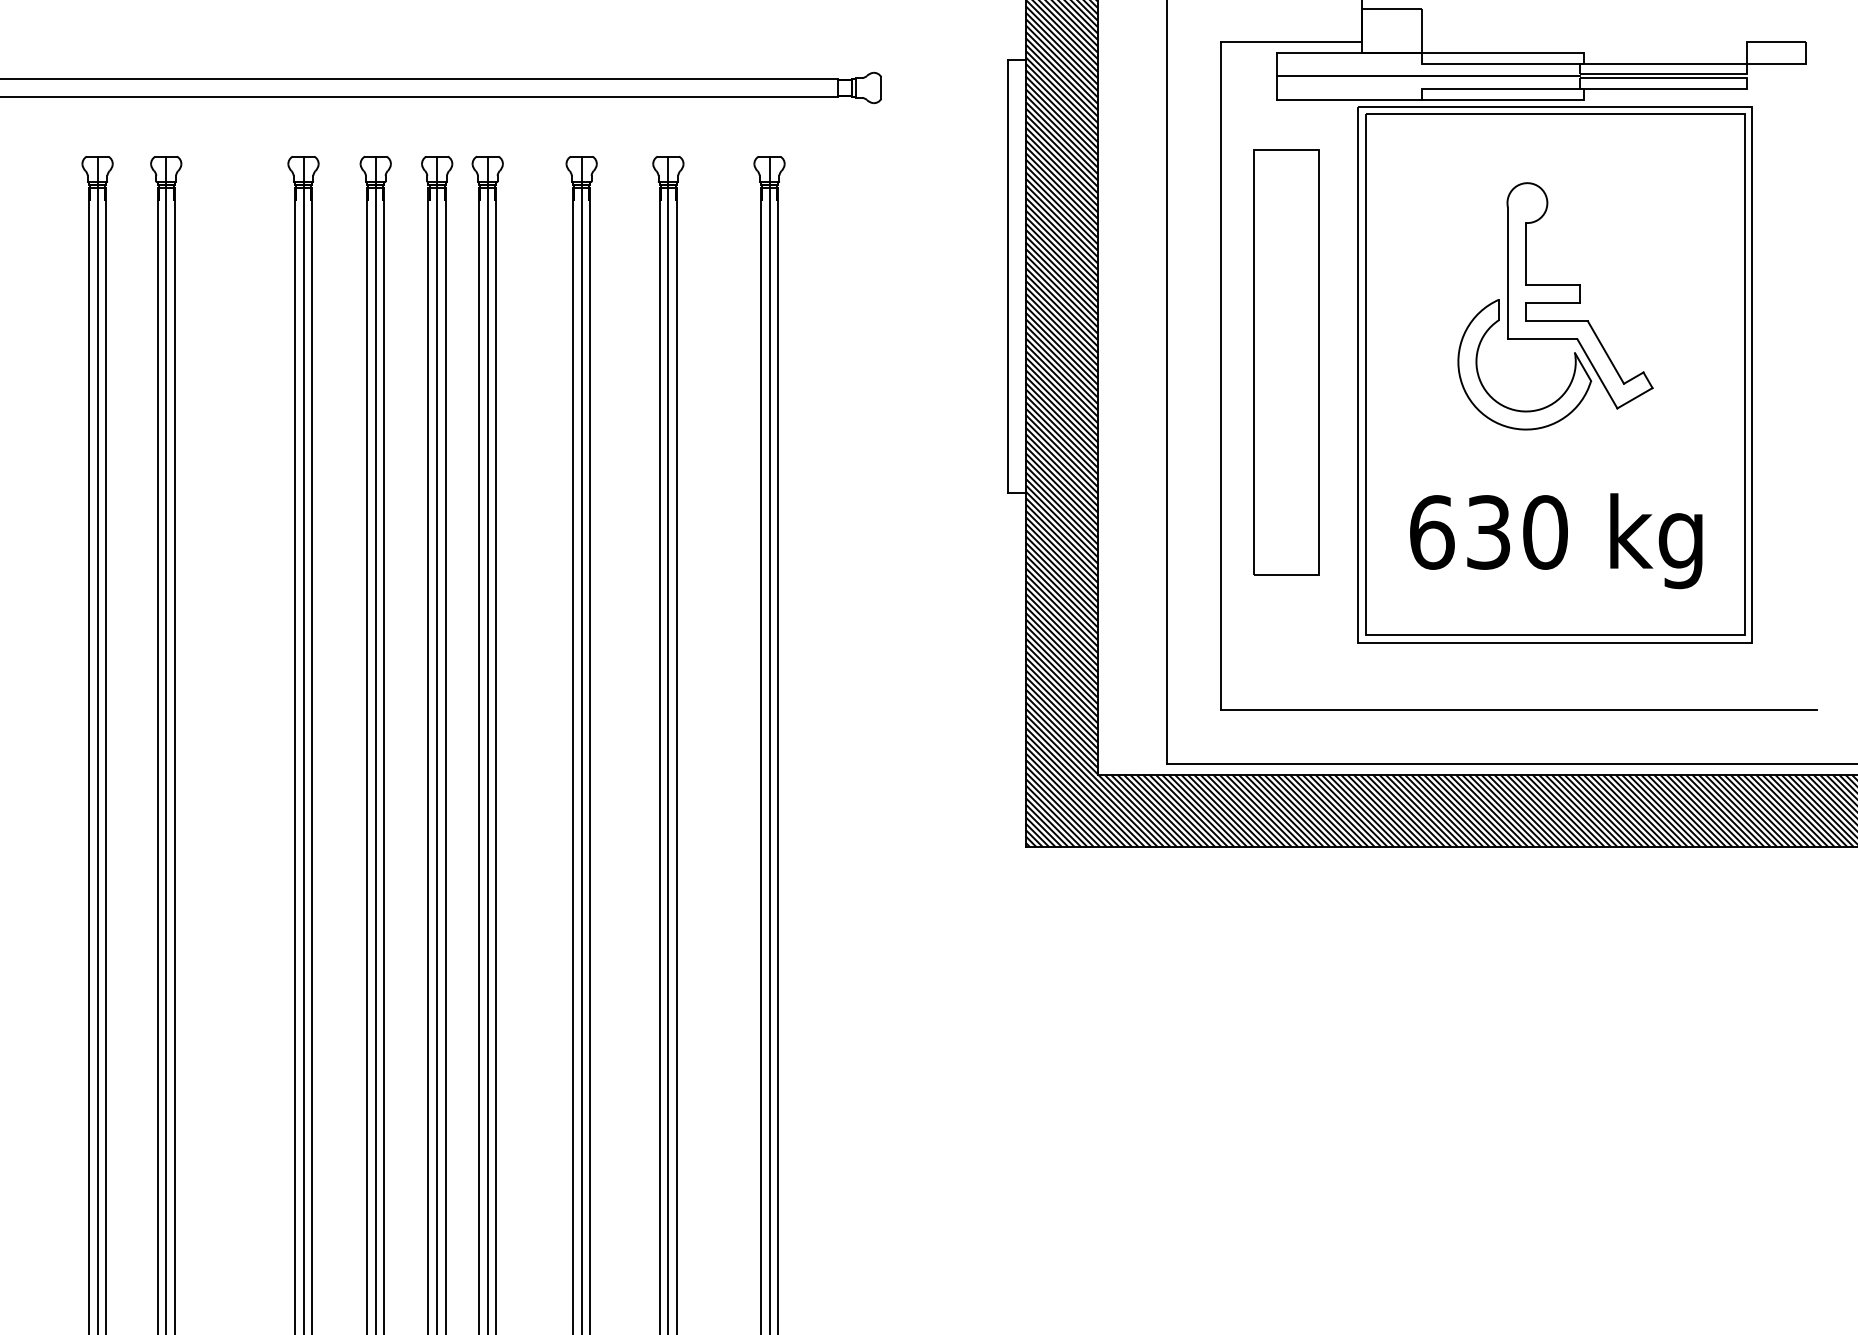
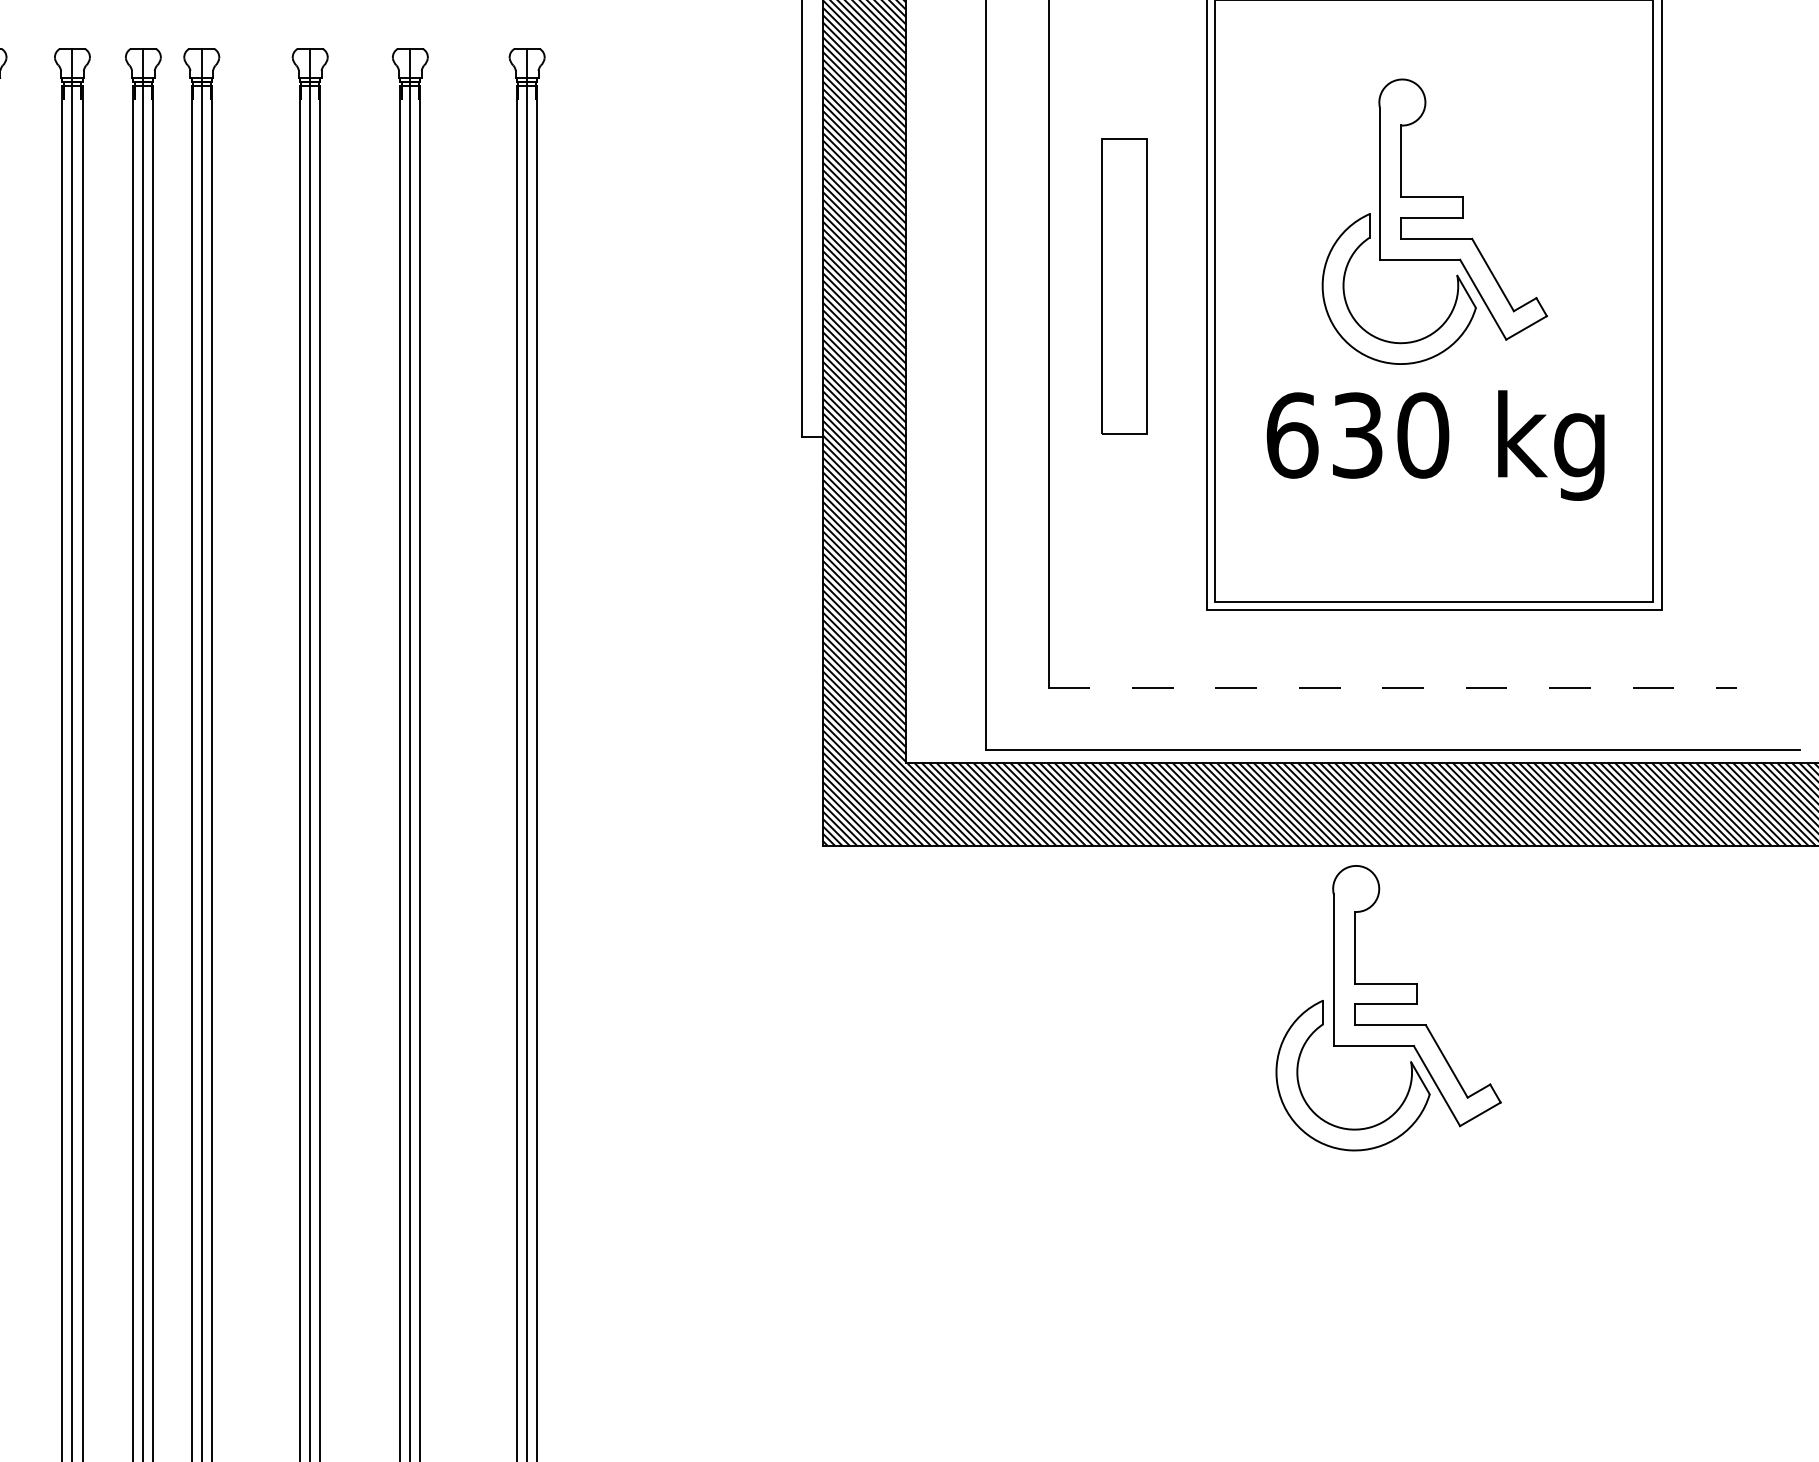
part: (1286, 362) -> (1124, 286), size x0.6
text: (1556, 541) -> (1435, 445), moved
line: (1519, 709) -> (1393, 687), solid -> dashed
part: (1515, 987) -> (1388, 1008), added

